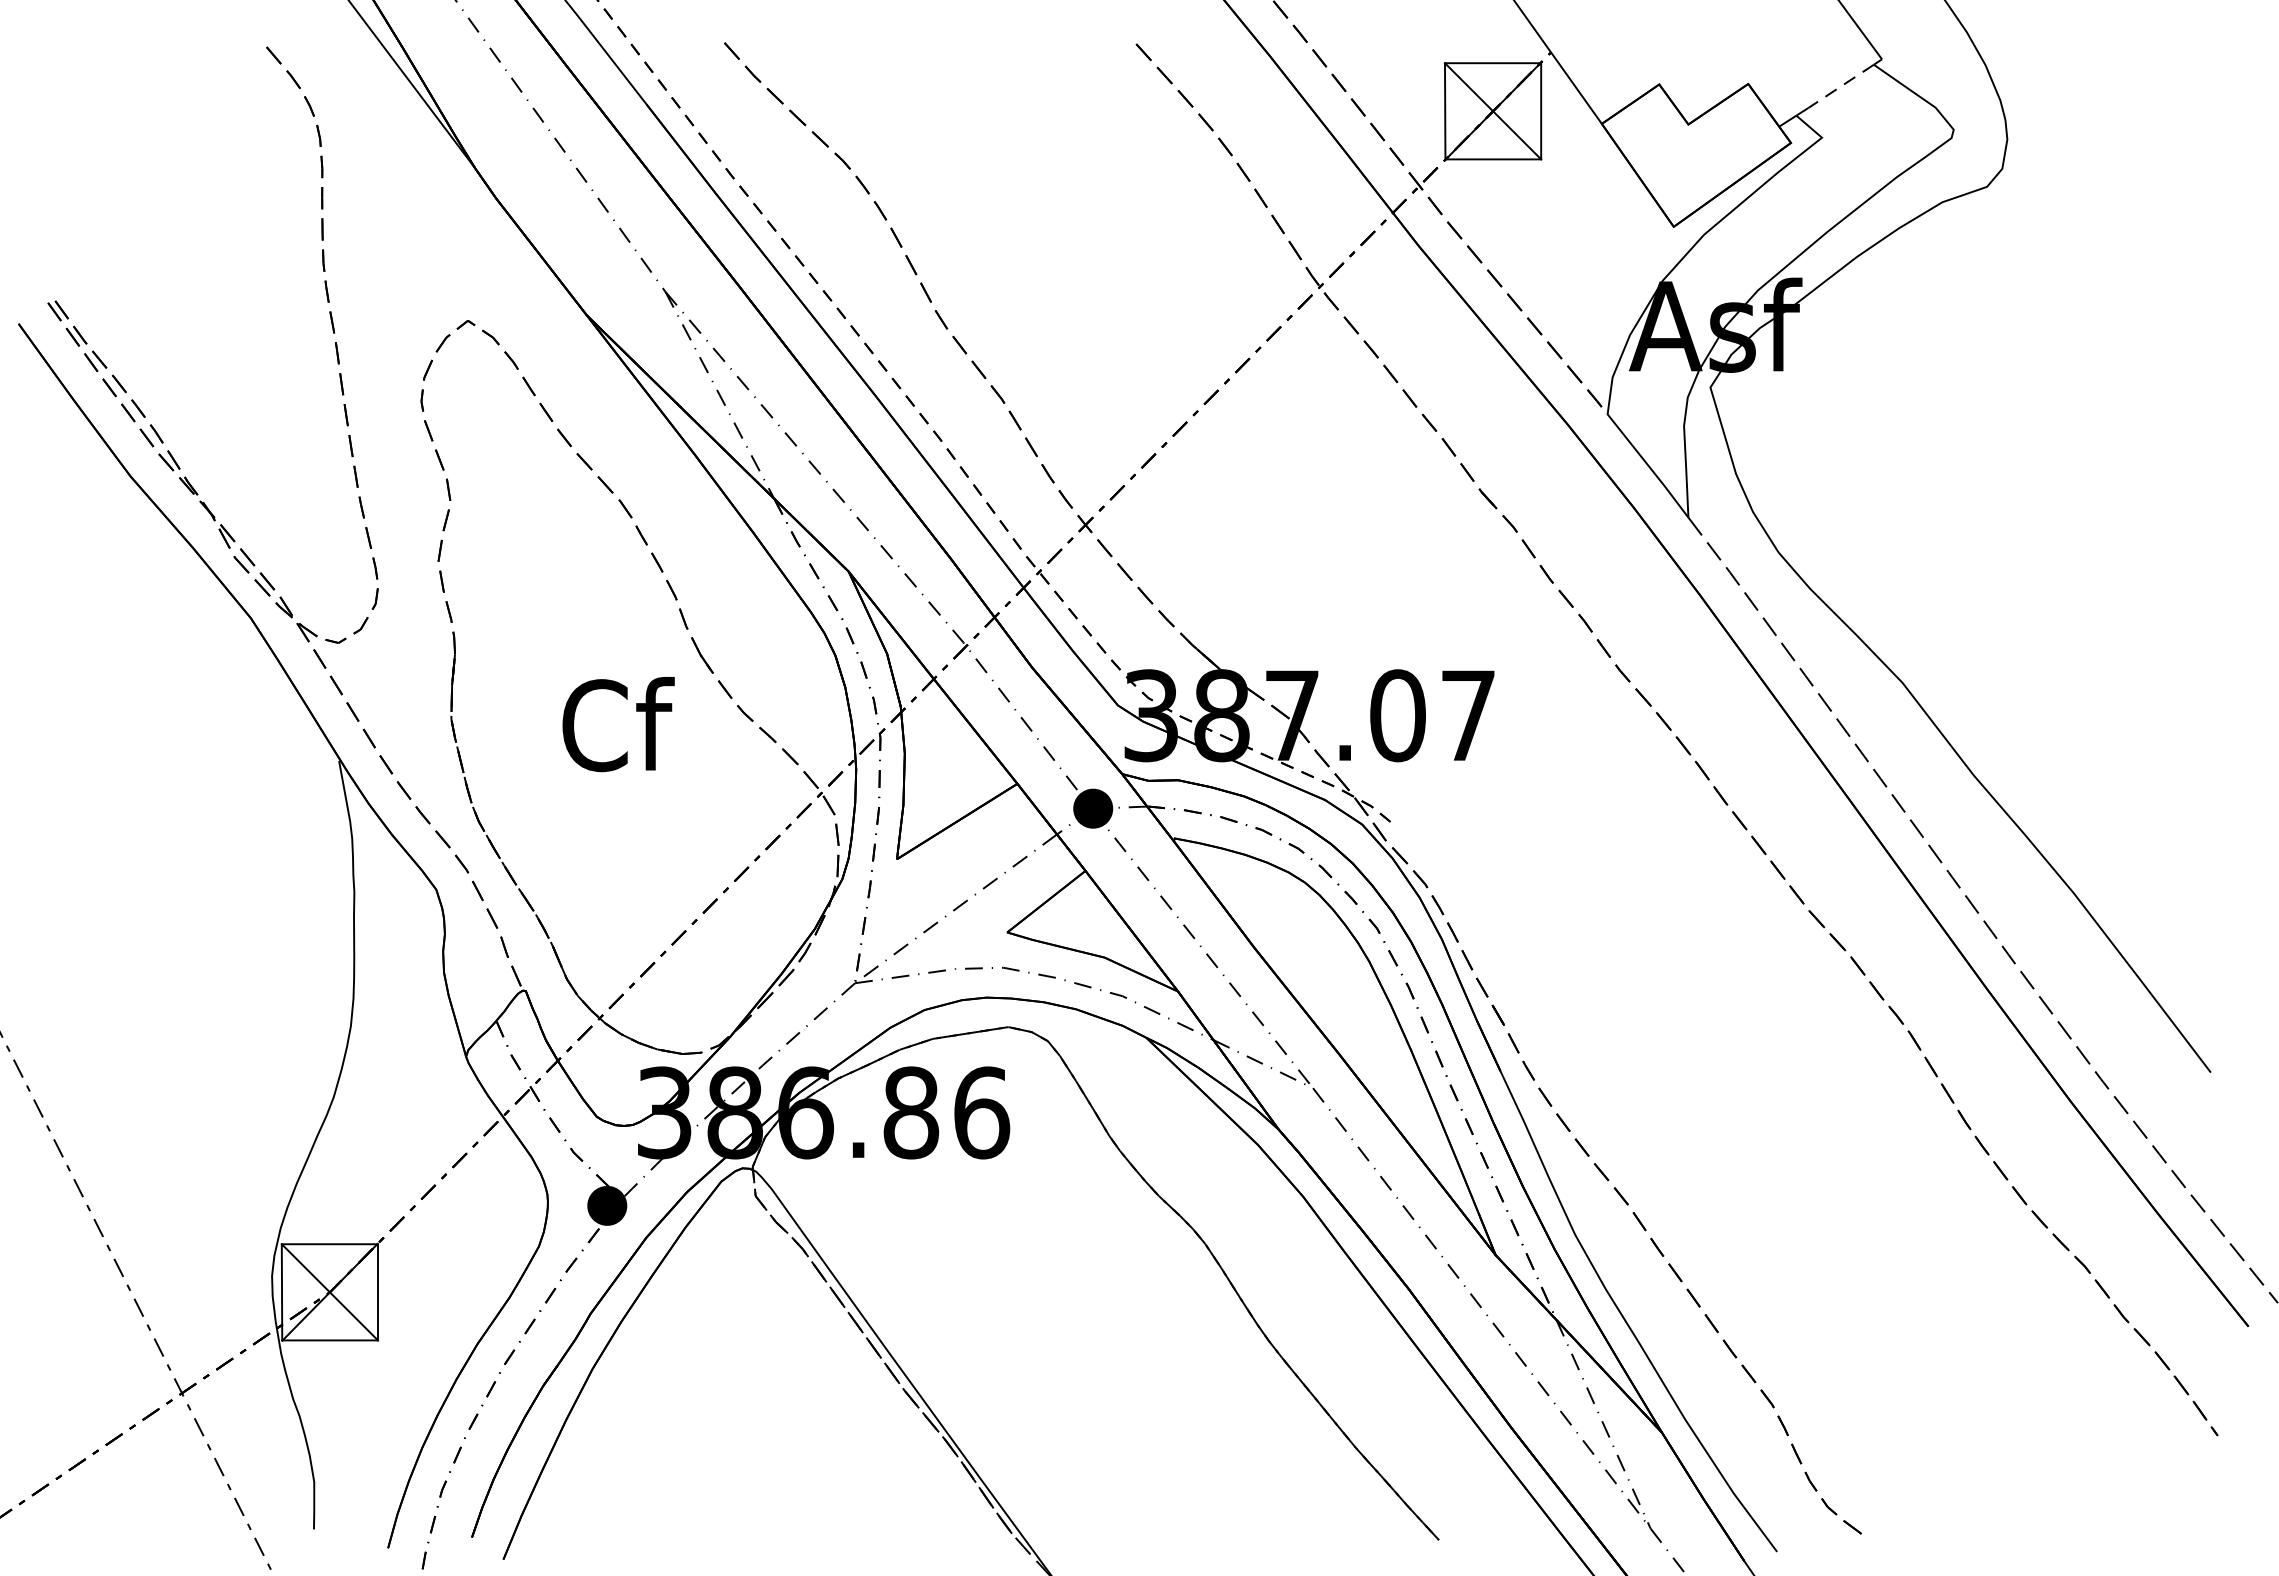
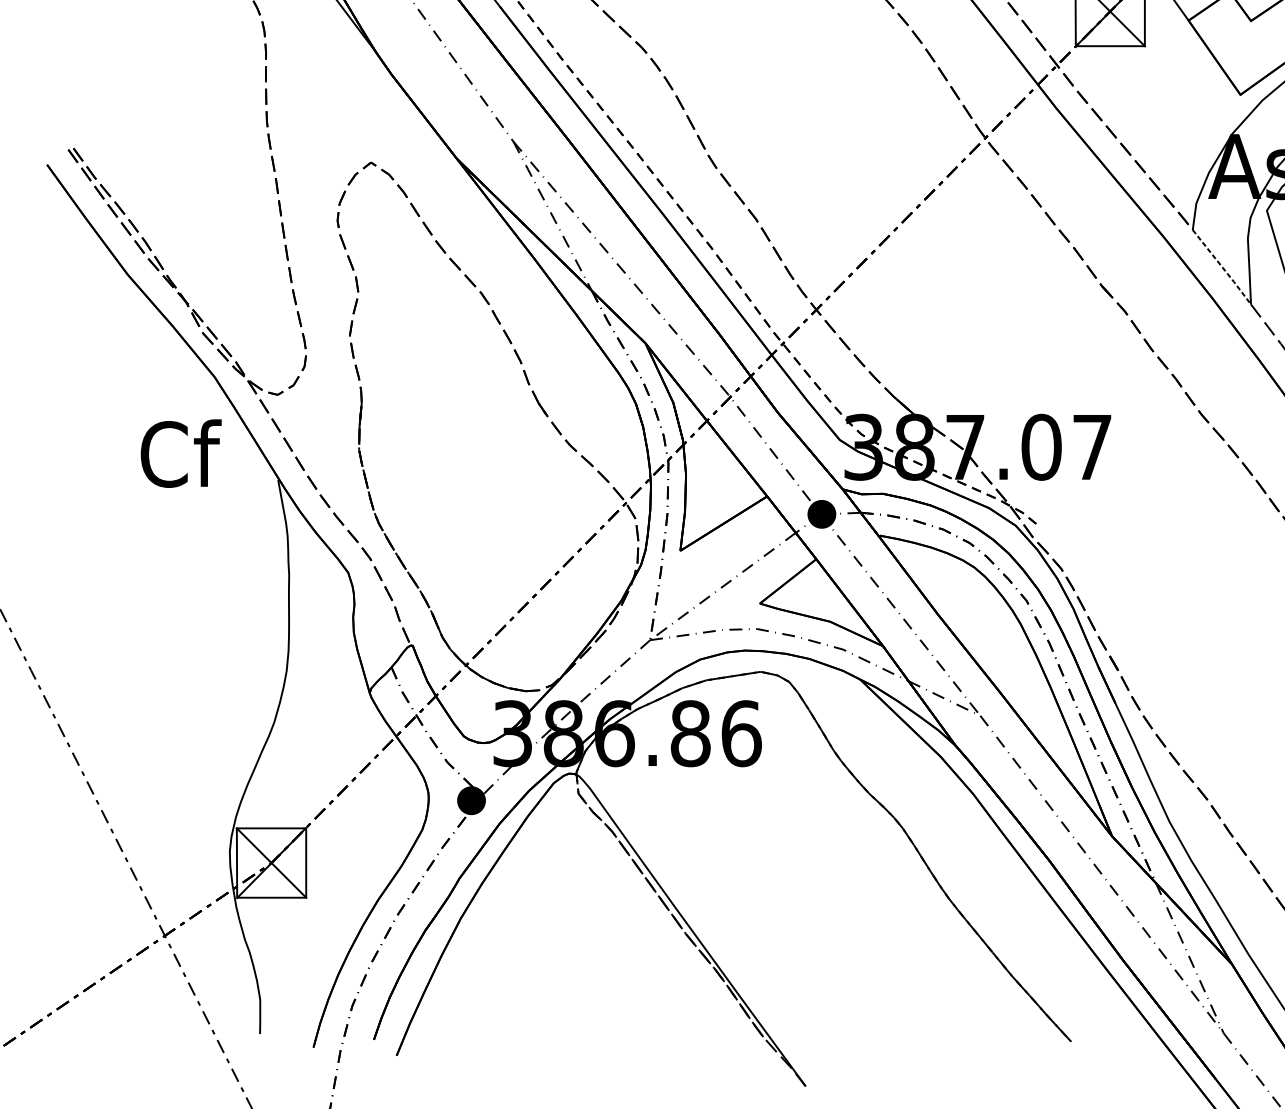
line: (1649, 466) -> (1222, 267), solid -> dashed
text: (618, 724) -> (181, 453), moved

